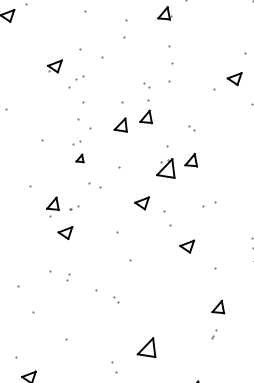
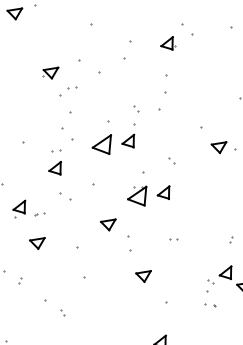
part: (234, 79) -> (218, 146), moved
part: (120, 124) -> (102, 142), size x1.43
part: (79, 158) -> (55, 167), size x1.67
part: (209, 205) -> (173, 239), size x0.62
part: (65, 233) -> (36, 242), moved

